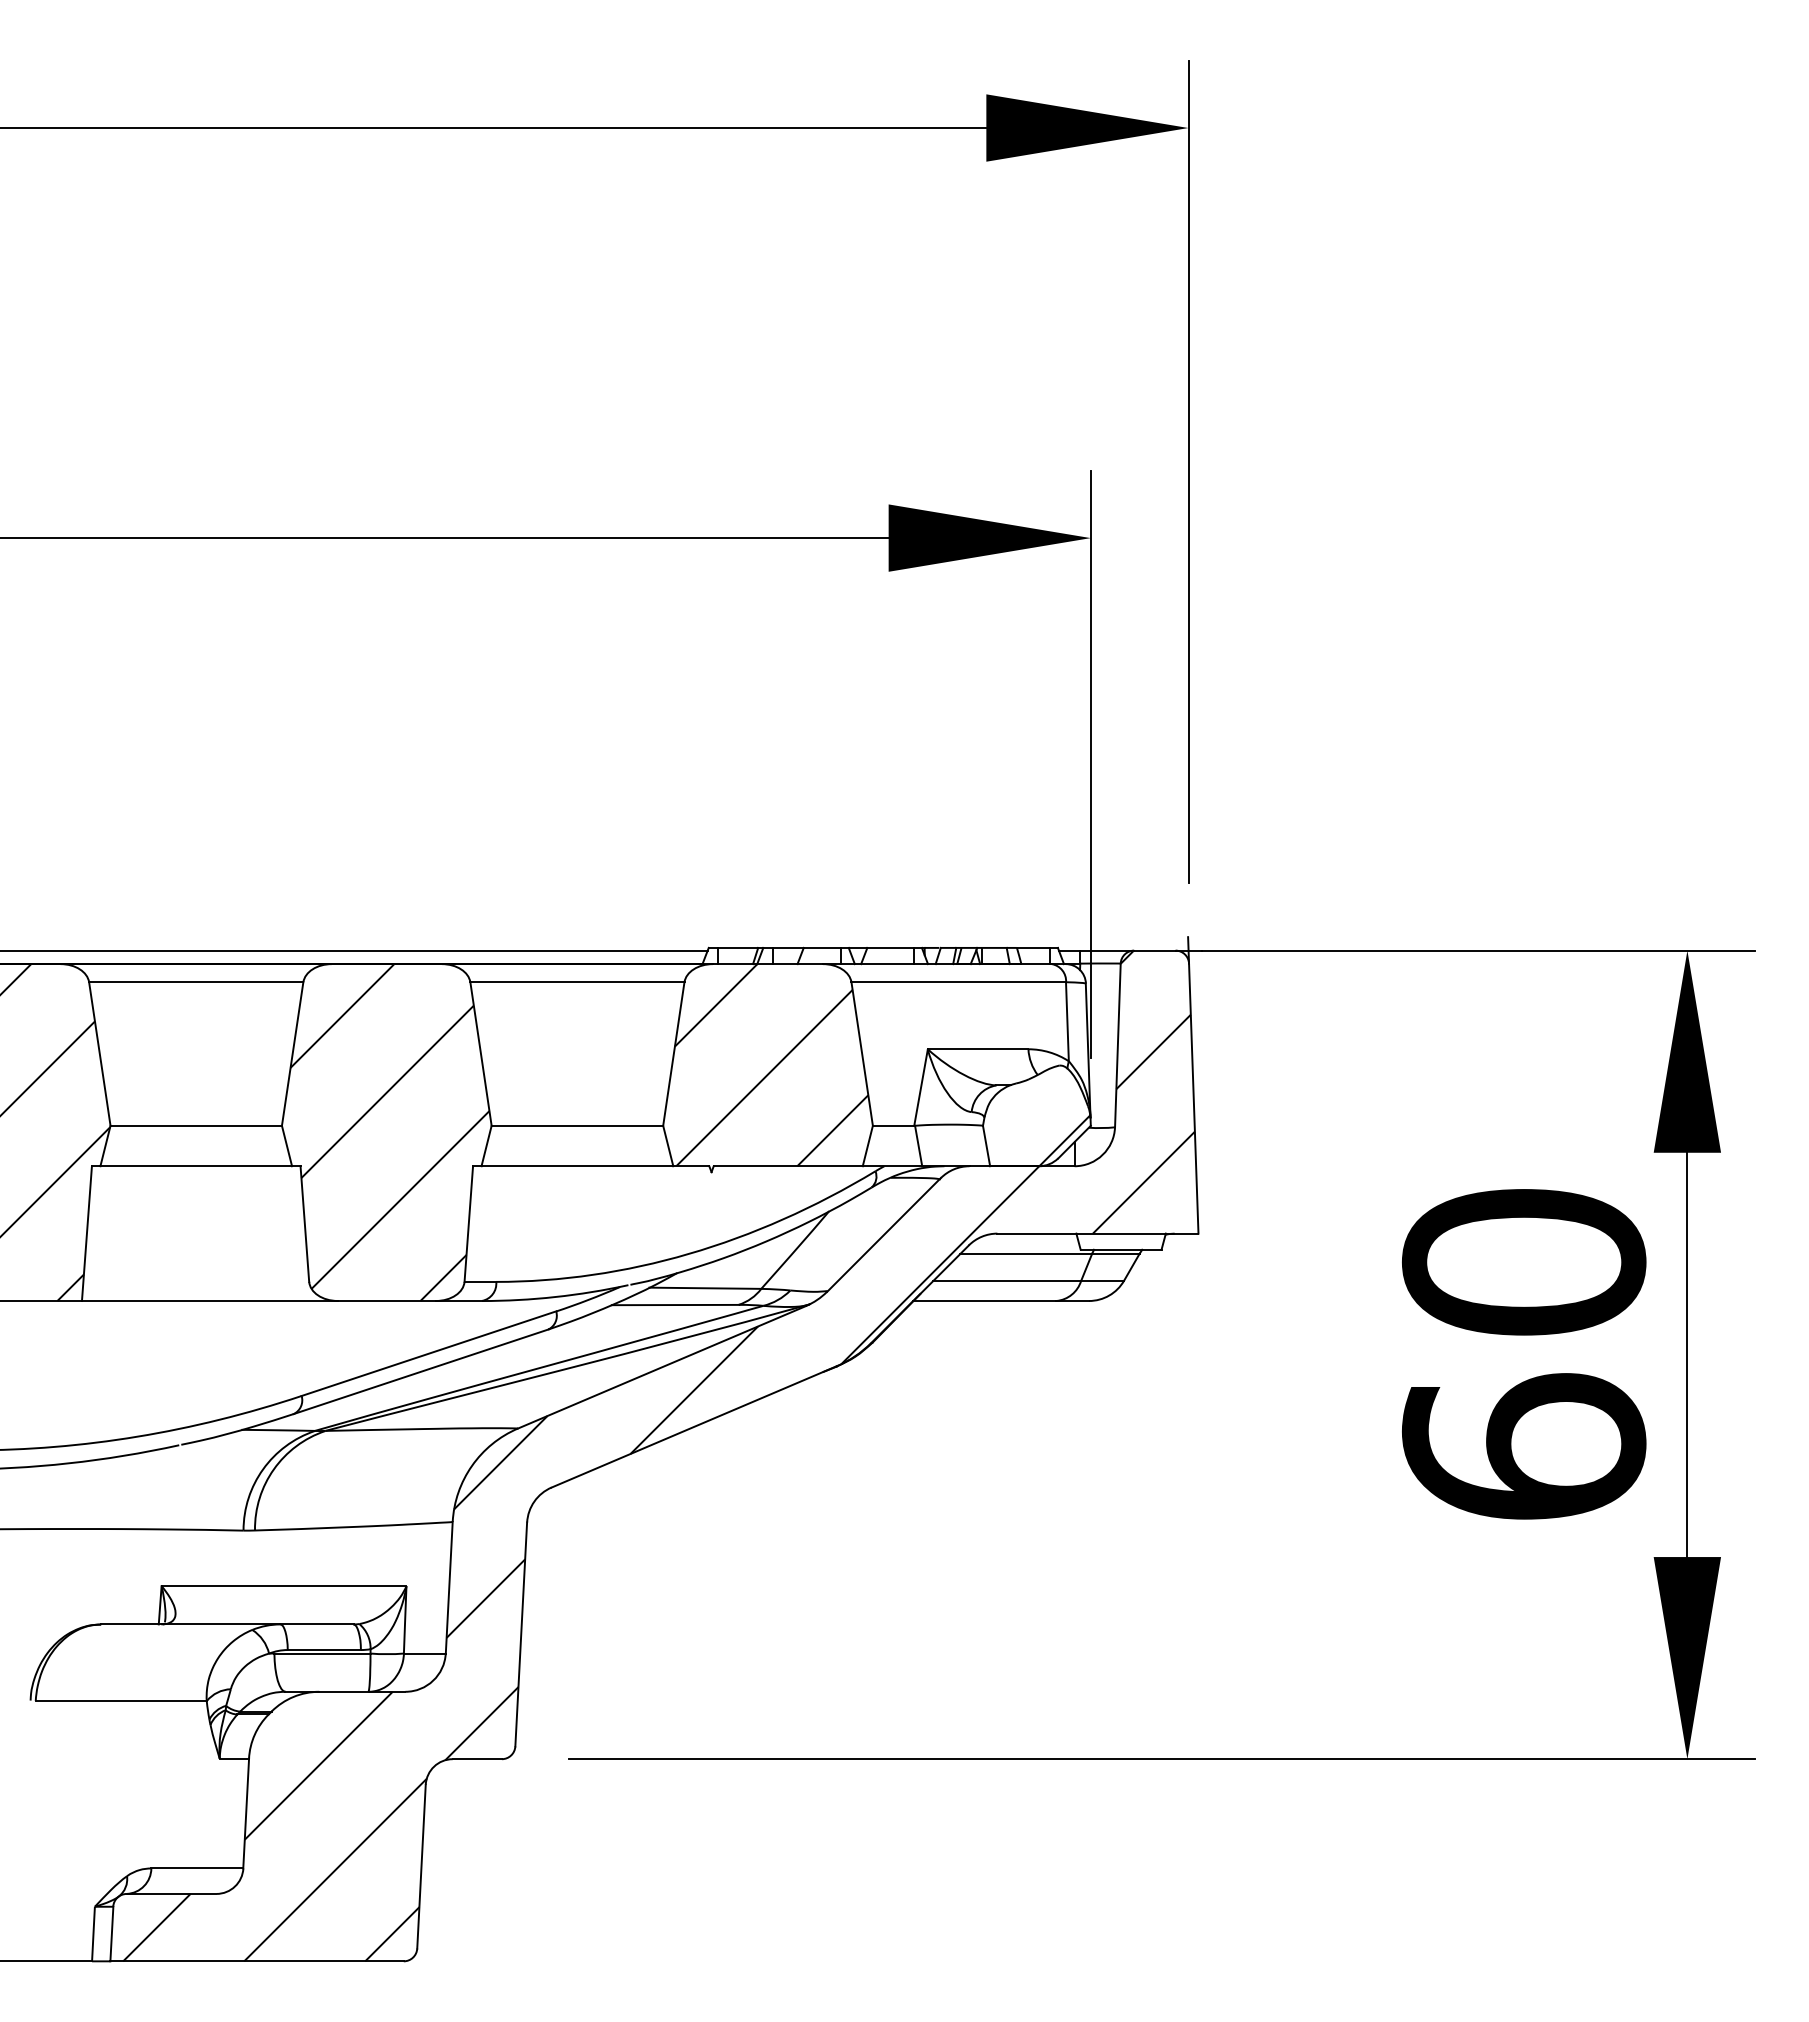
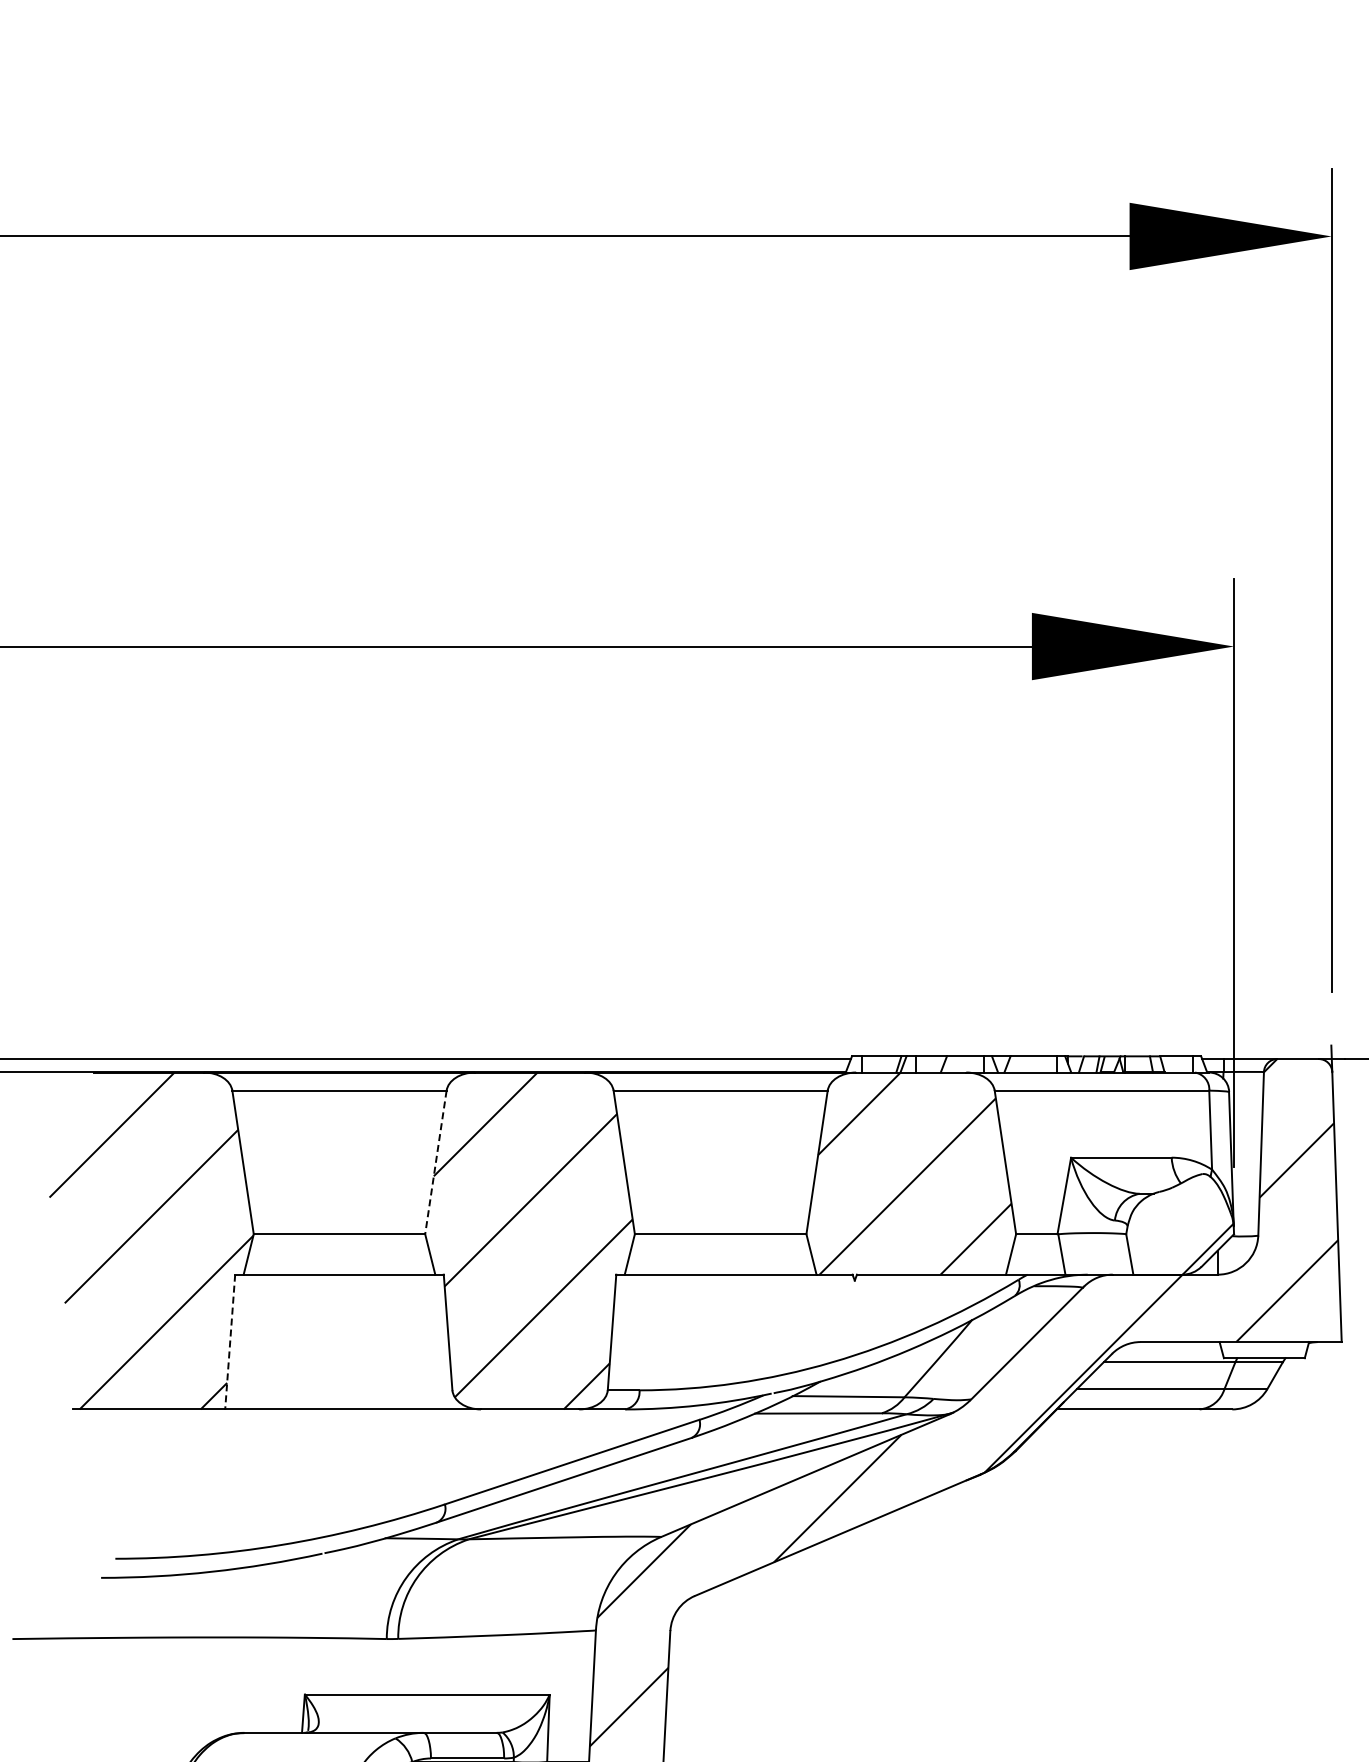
line: (292, 1053) -> (435, 1161), solid -> dashed
line: (86, 1233) -> (229, 1341), solid -> dashed

